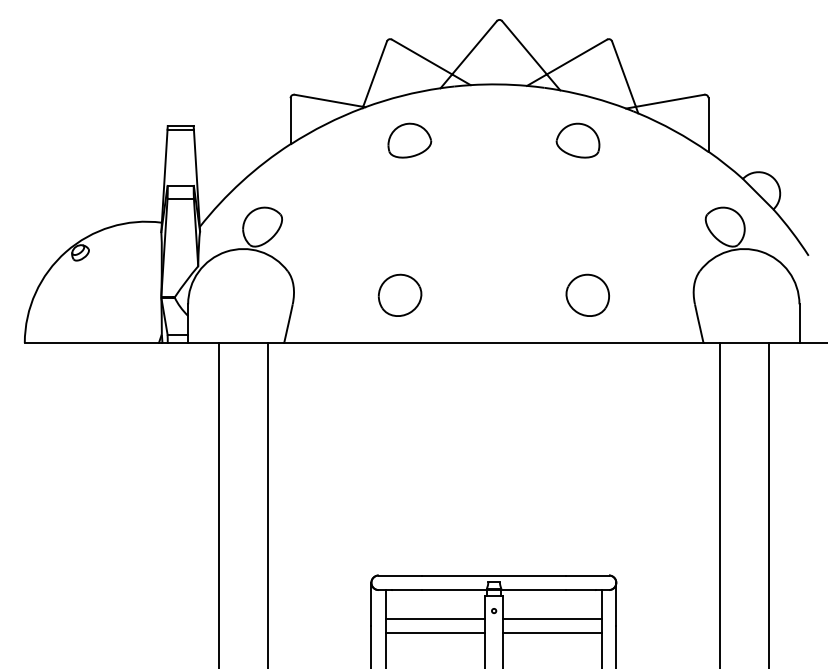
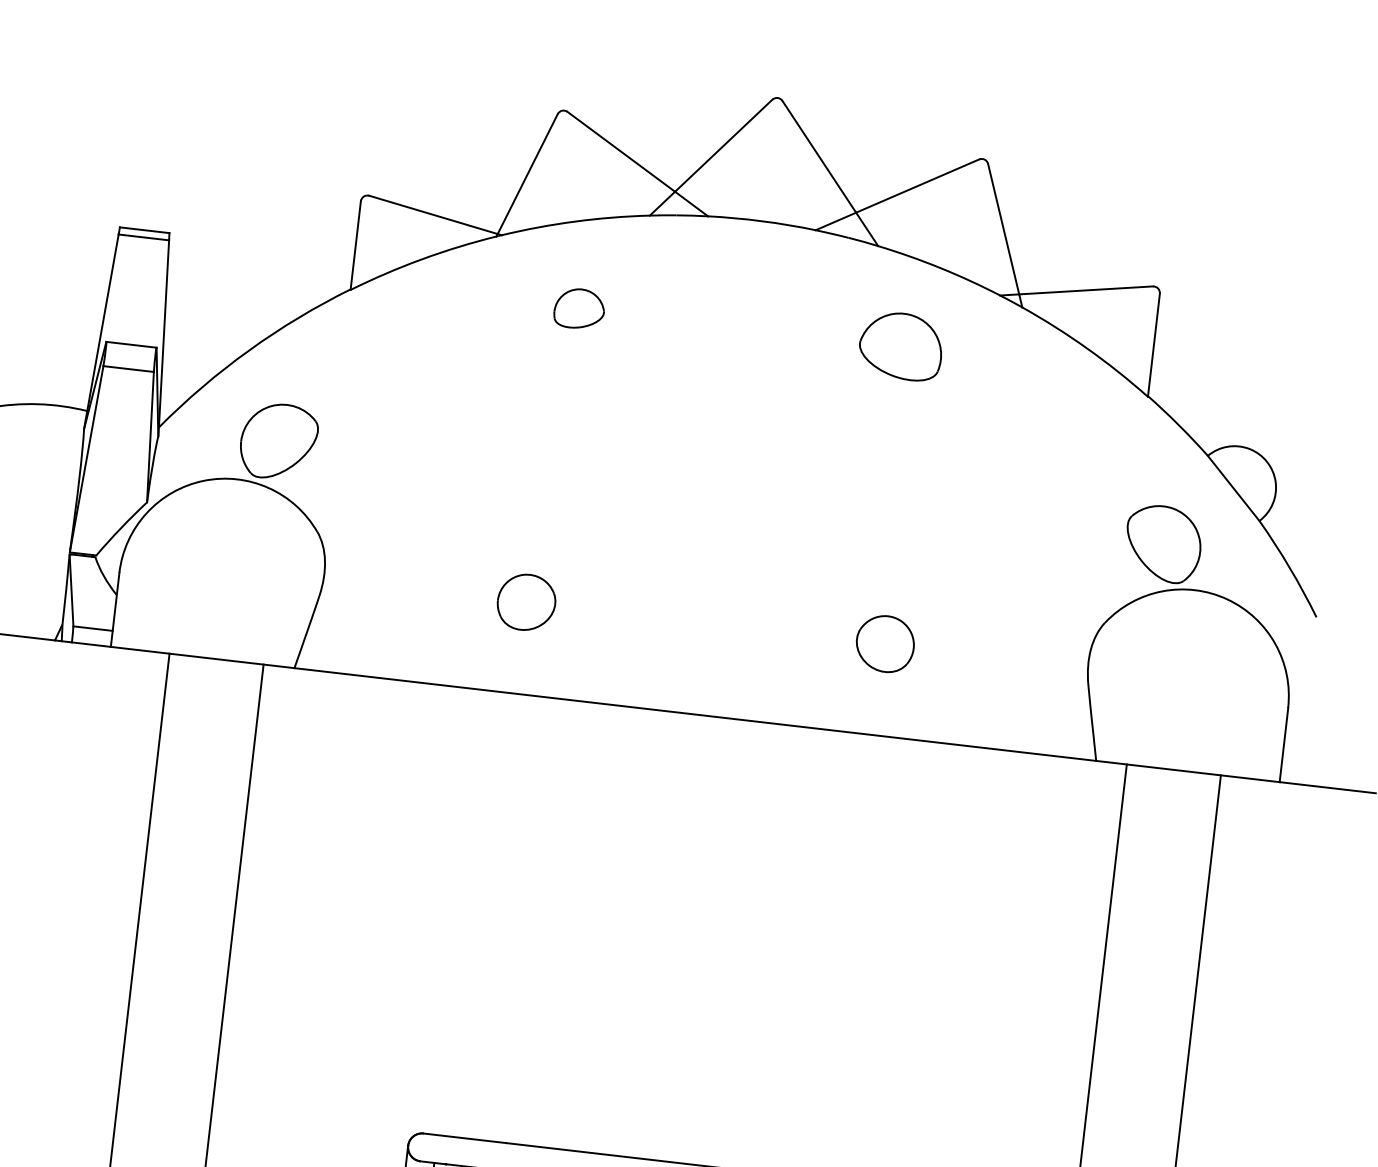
part: (409, 140) -> (578, 308), size x0.6
part: (399, 294) -> (525, 600), size x0.7
part: (587, 294) -> (885, 642), size x0.7

